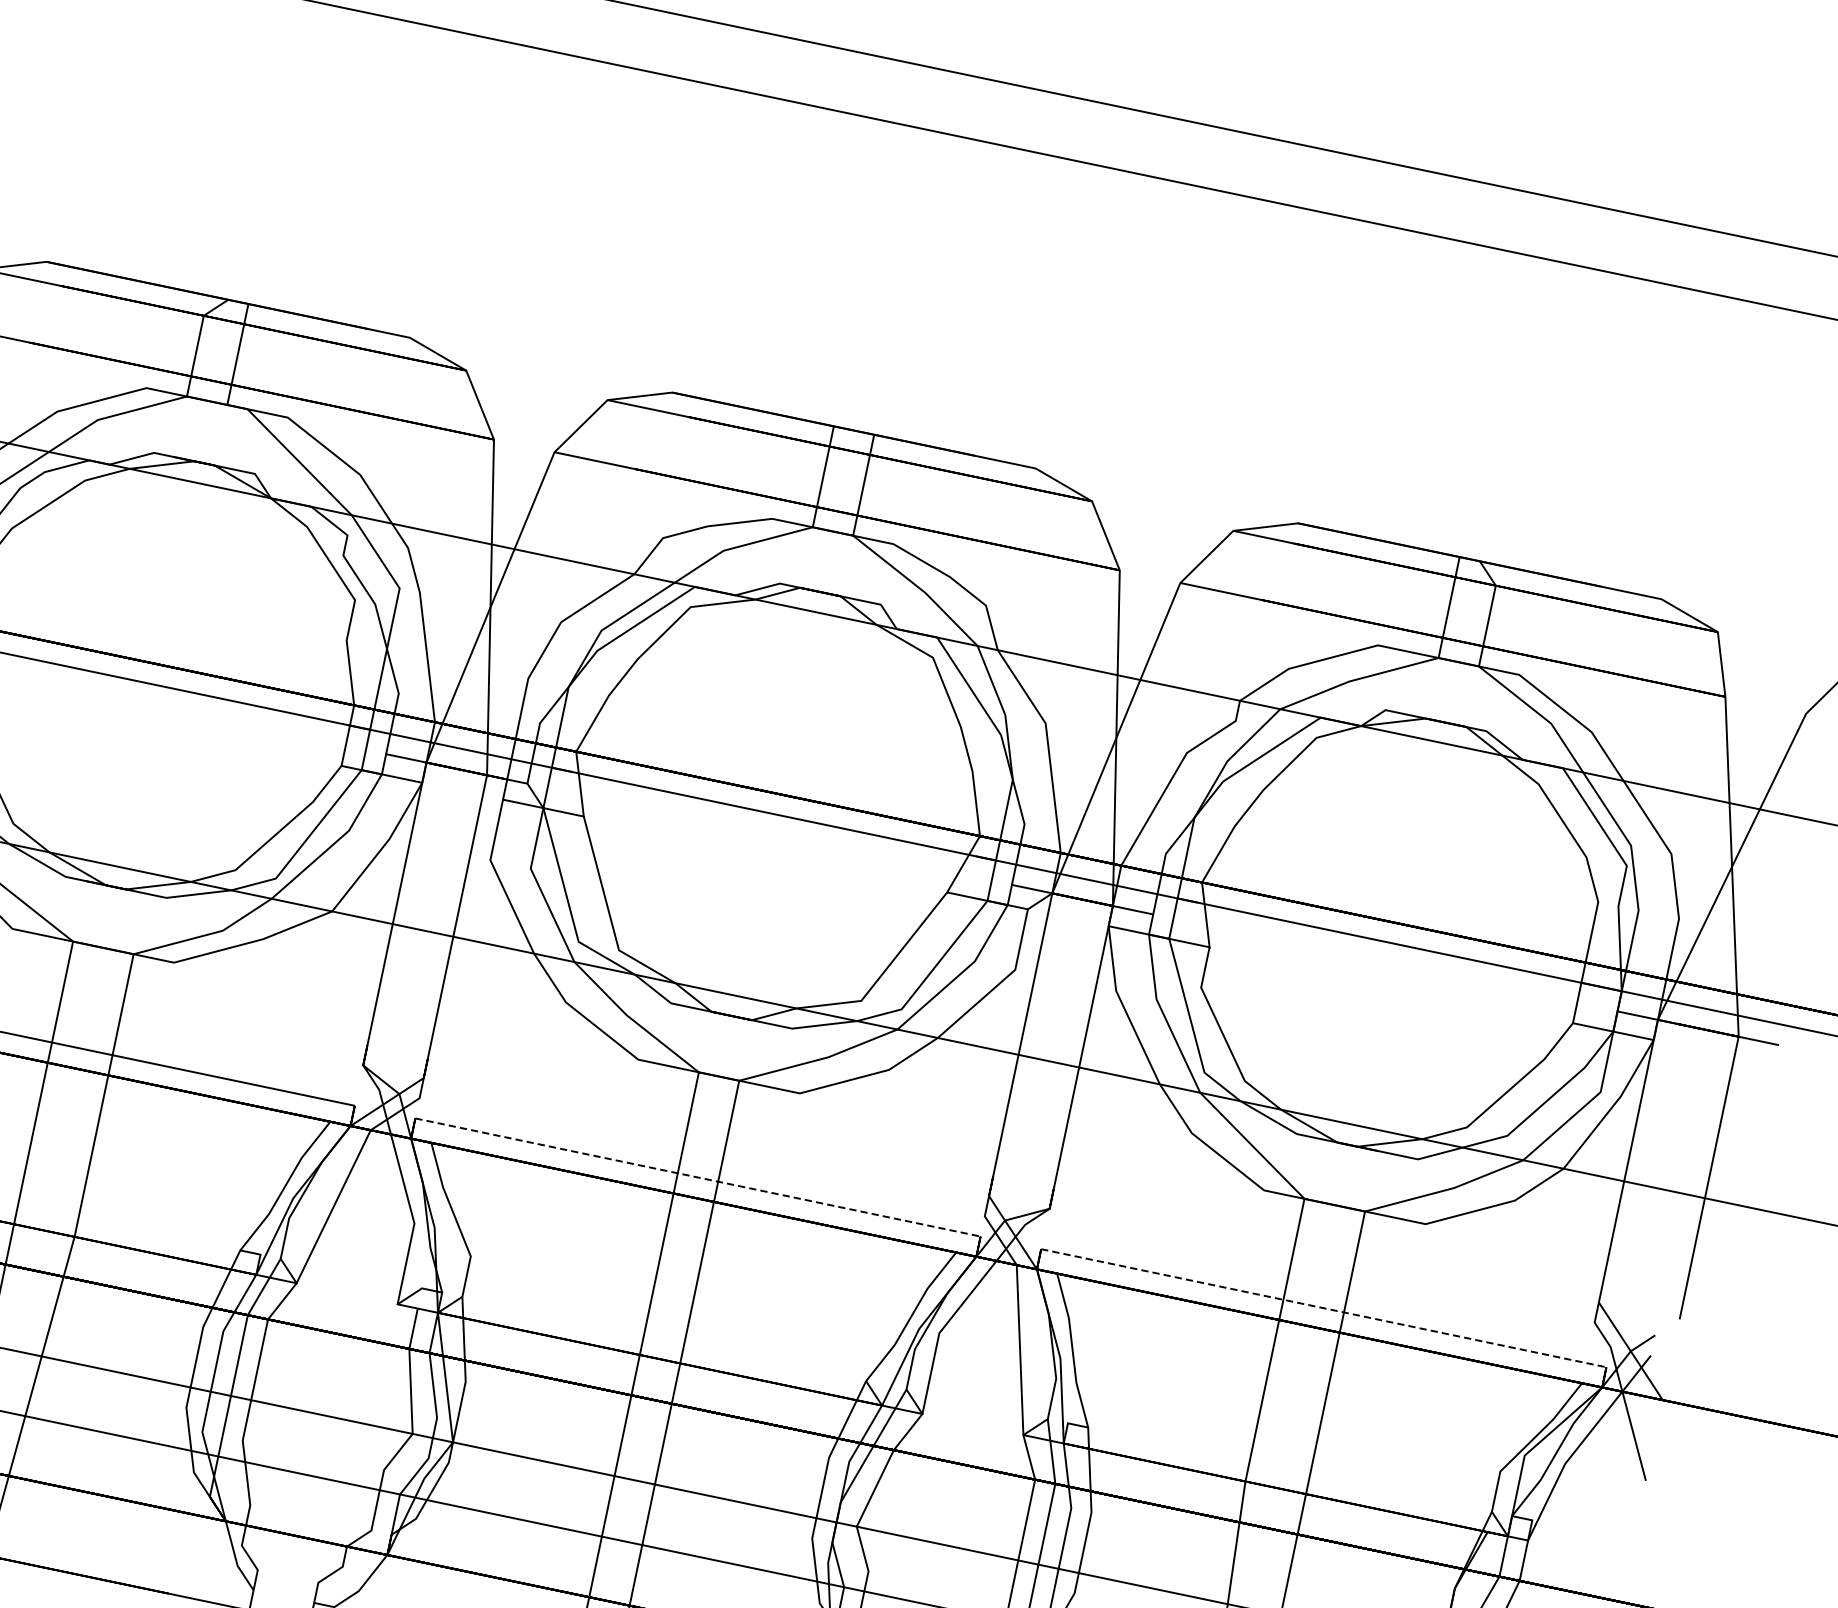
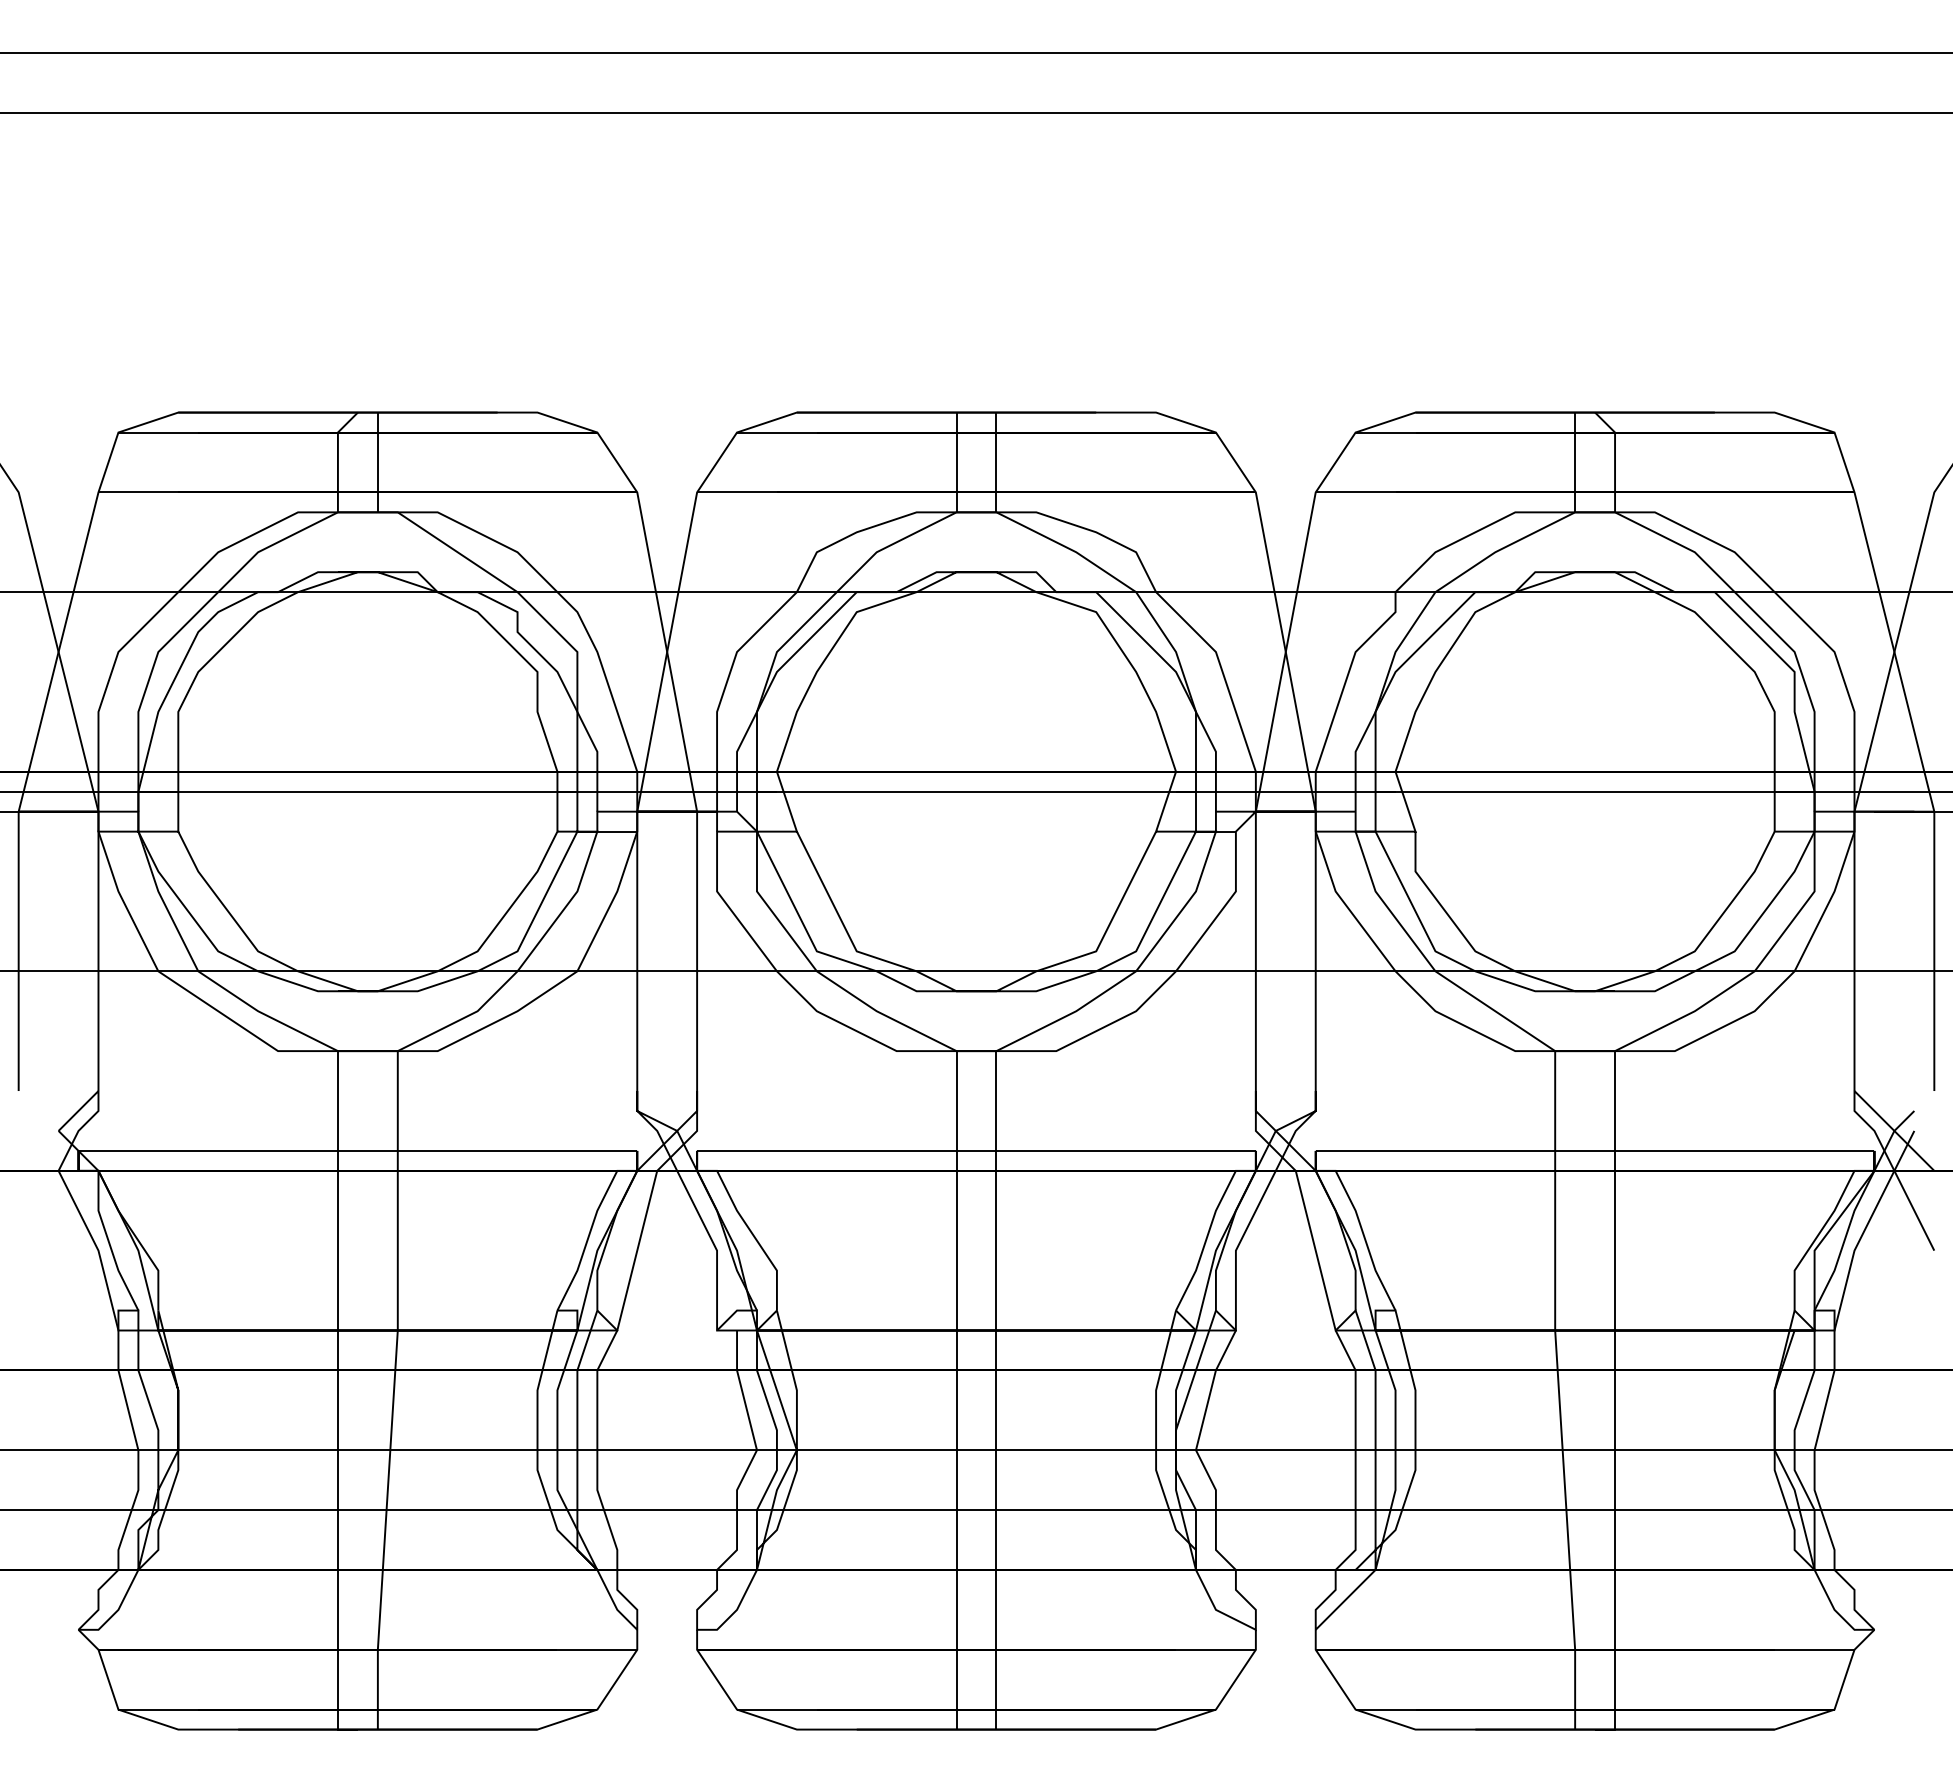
line: (698, 1177) -> (976, 1150), dashed -> solid
line: (1324, 1307) -> (1595, 1150), dashed -> solid

